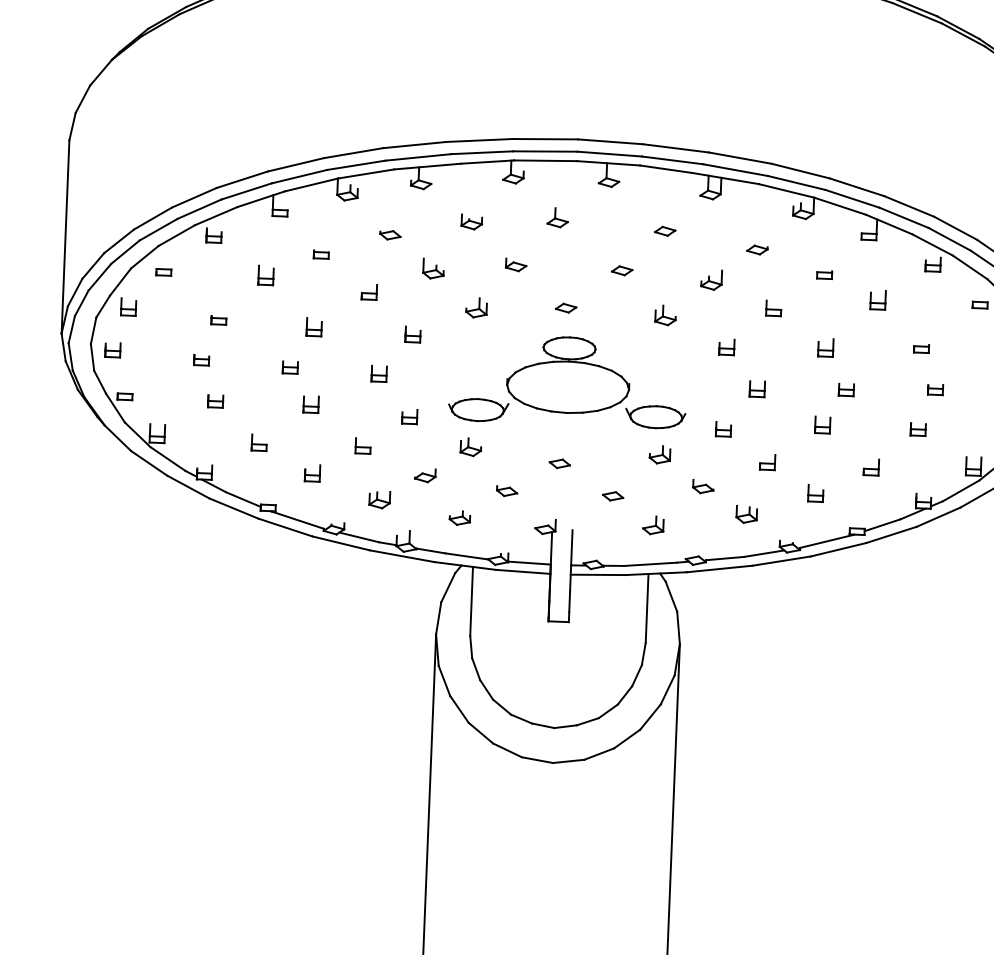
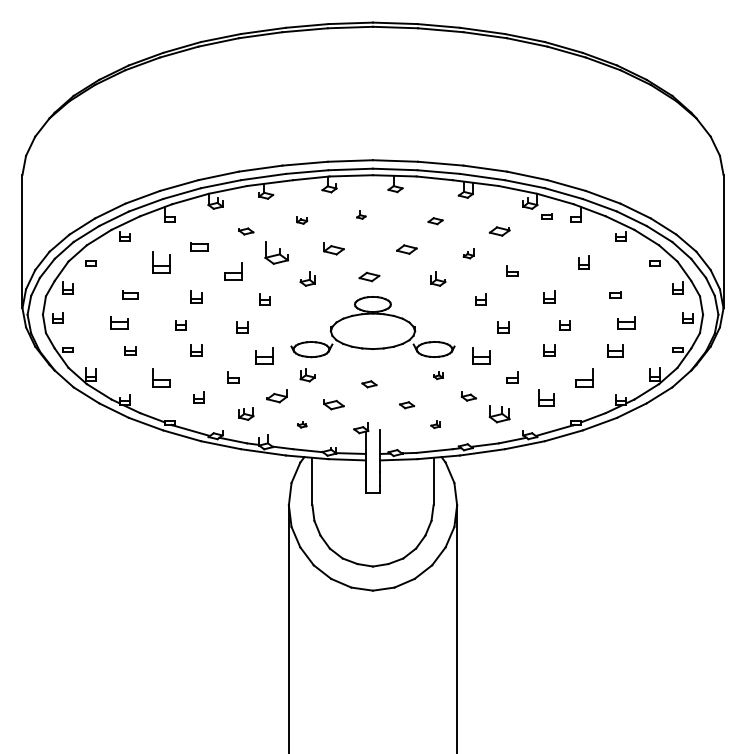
part: (558, 217) -> (361, 214), size x0.6
part: (472, 222) -> (302, 220), size x0.7
part: (757, 250) -> (499, 231), size x1.4
part: (320, 254) -> (198, 246), size x1.6
part: (515, 264) -> (333, 248), size x1.4
part: (434, 268) -> (277, 253), size x1.6
part: (622, 270) -> (407, 249), size x1.4
part: (824, 274) -> (546, 216), moved
part: (265, 275) -> (161, 262), size x1.6
part: (710, 280) -> (468, 253), size x0.7
part: (369, 291) -> (233, 270), size x1.6
part: (566, 307) -> (369, 276), size x1.4
part: (218, 319) -> (130, 294), size x1.4
part: (201, 359) -> (119, 322), size x1.6
part: (934, 389) -> (625, 322), size x1.6
part: (409, 415) -> (264, 355), size x1.6
part: (722, 428) -> (480, 355), size x1.6
part: (918, 429) -> (615, 350), size x1.4
part: (258, 443) -> (161, 378), size x1.6
part: (660, 455) -> (438, 375), size x0.6
part: (870, 467) -> (583, 378), size x1.6
part: (424, 476) -> (276, 396), size x1.4
part: (506, 490) -> (333, 404), size x1.4
part: (815, 493) -> (546, 397), size x1.4
part: (746, 513) -> (499, 413), size x1.4
part: (460, 518) -> (302, 424), size x0.6
part: (653, 525) -> (435, 424), size x0.6

